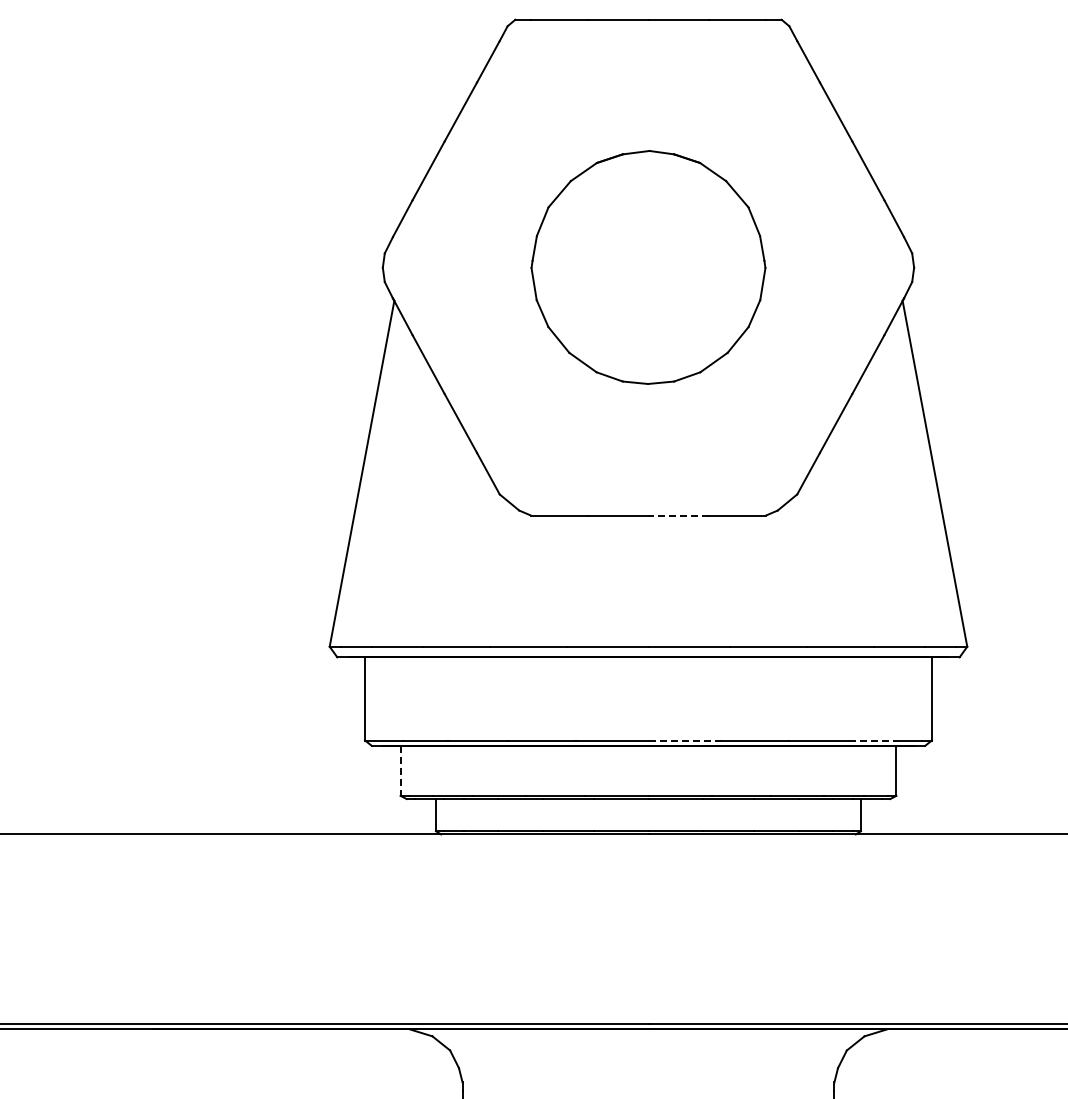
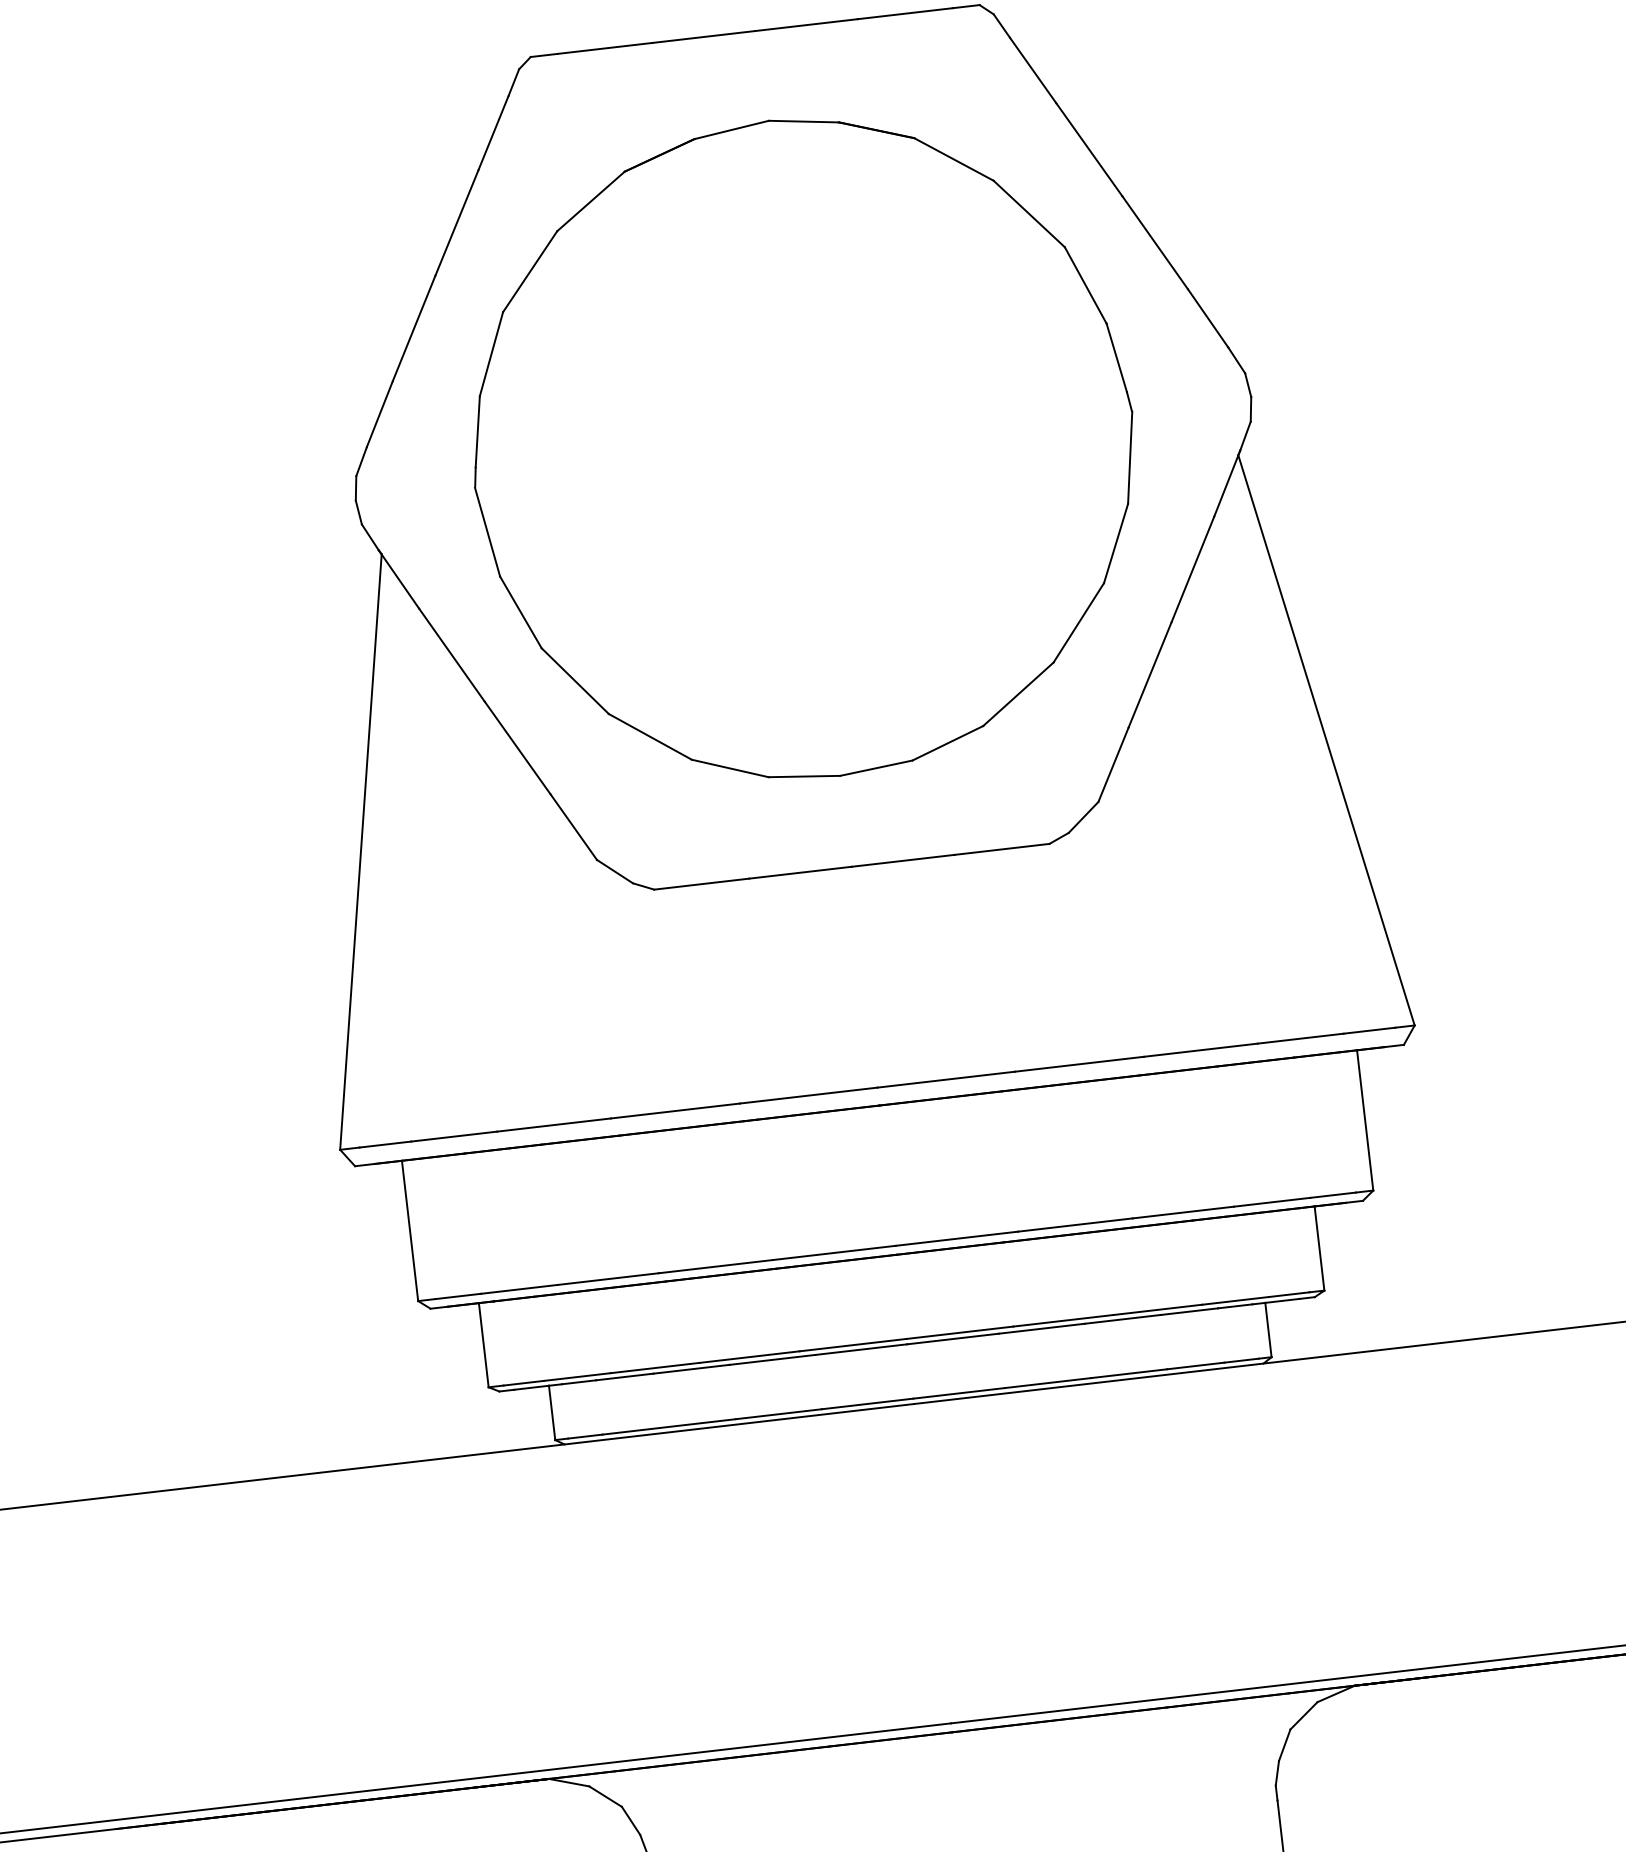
part: (648, 267) -> (803, 448), size x1.67
line: (678, 515) -> (902, 860), dashed -> solid
line: (685, 740) -> (958, 1238), dashed -> solid
line: (871, 740) -> (1271, 1202), dashed -> solid
line: (400, 770) -> (483, 1344), dashed -> solid

